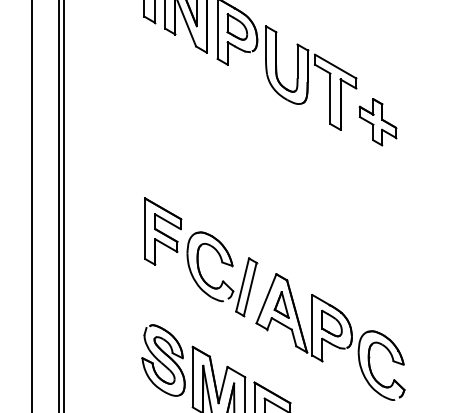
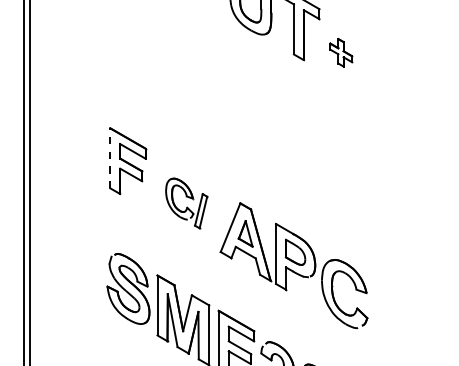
part: (377, 122) -> (340, 52), size x0.6
line: (145, 228) -> (110, 158), solid -> dashed
part: (222, 274) -> (186, 203), size x0.6

